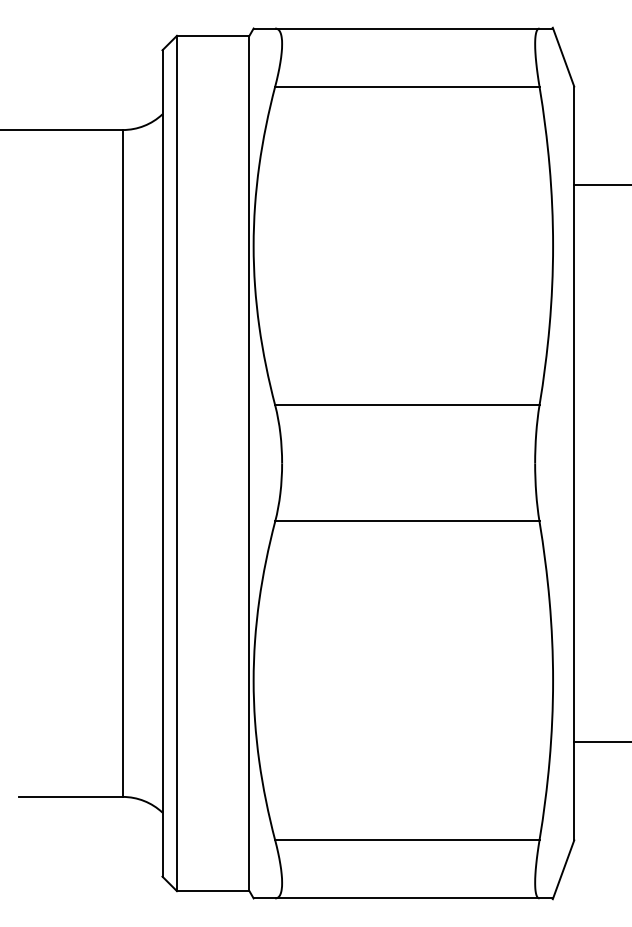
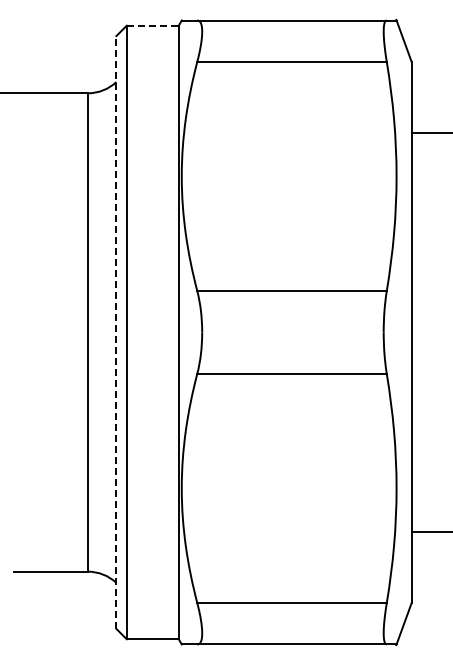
line: (212, 35) -> (152, 25), solid -> dashed
line: (162, 462) -> (116, 331), solid -> dashed

